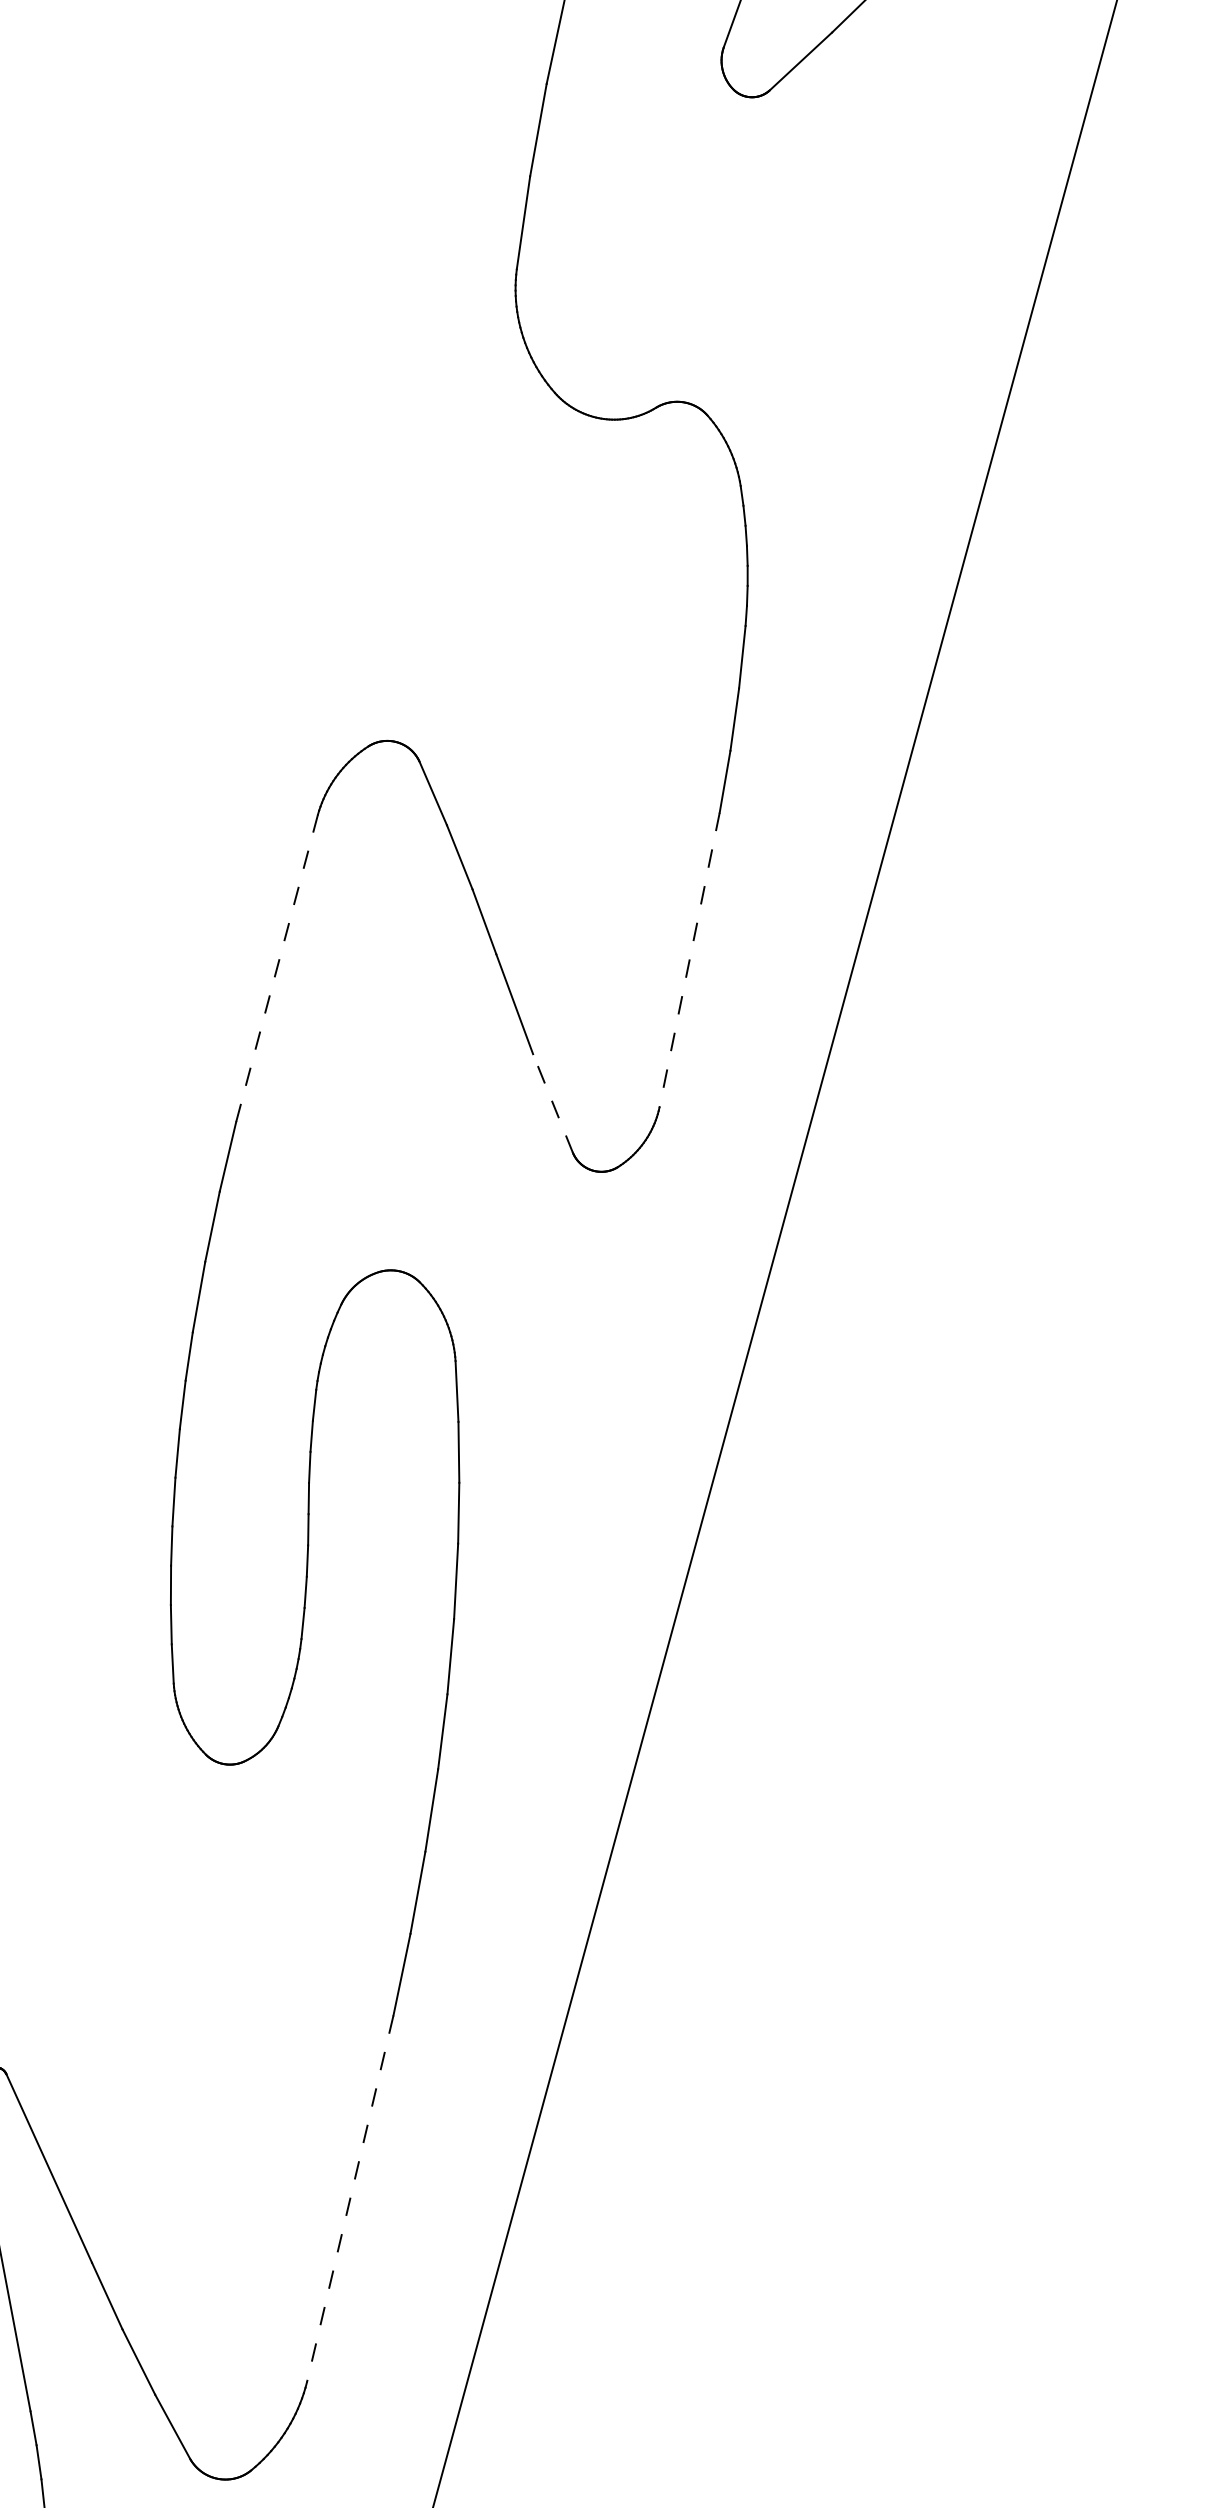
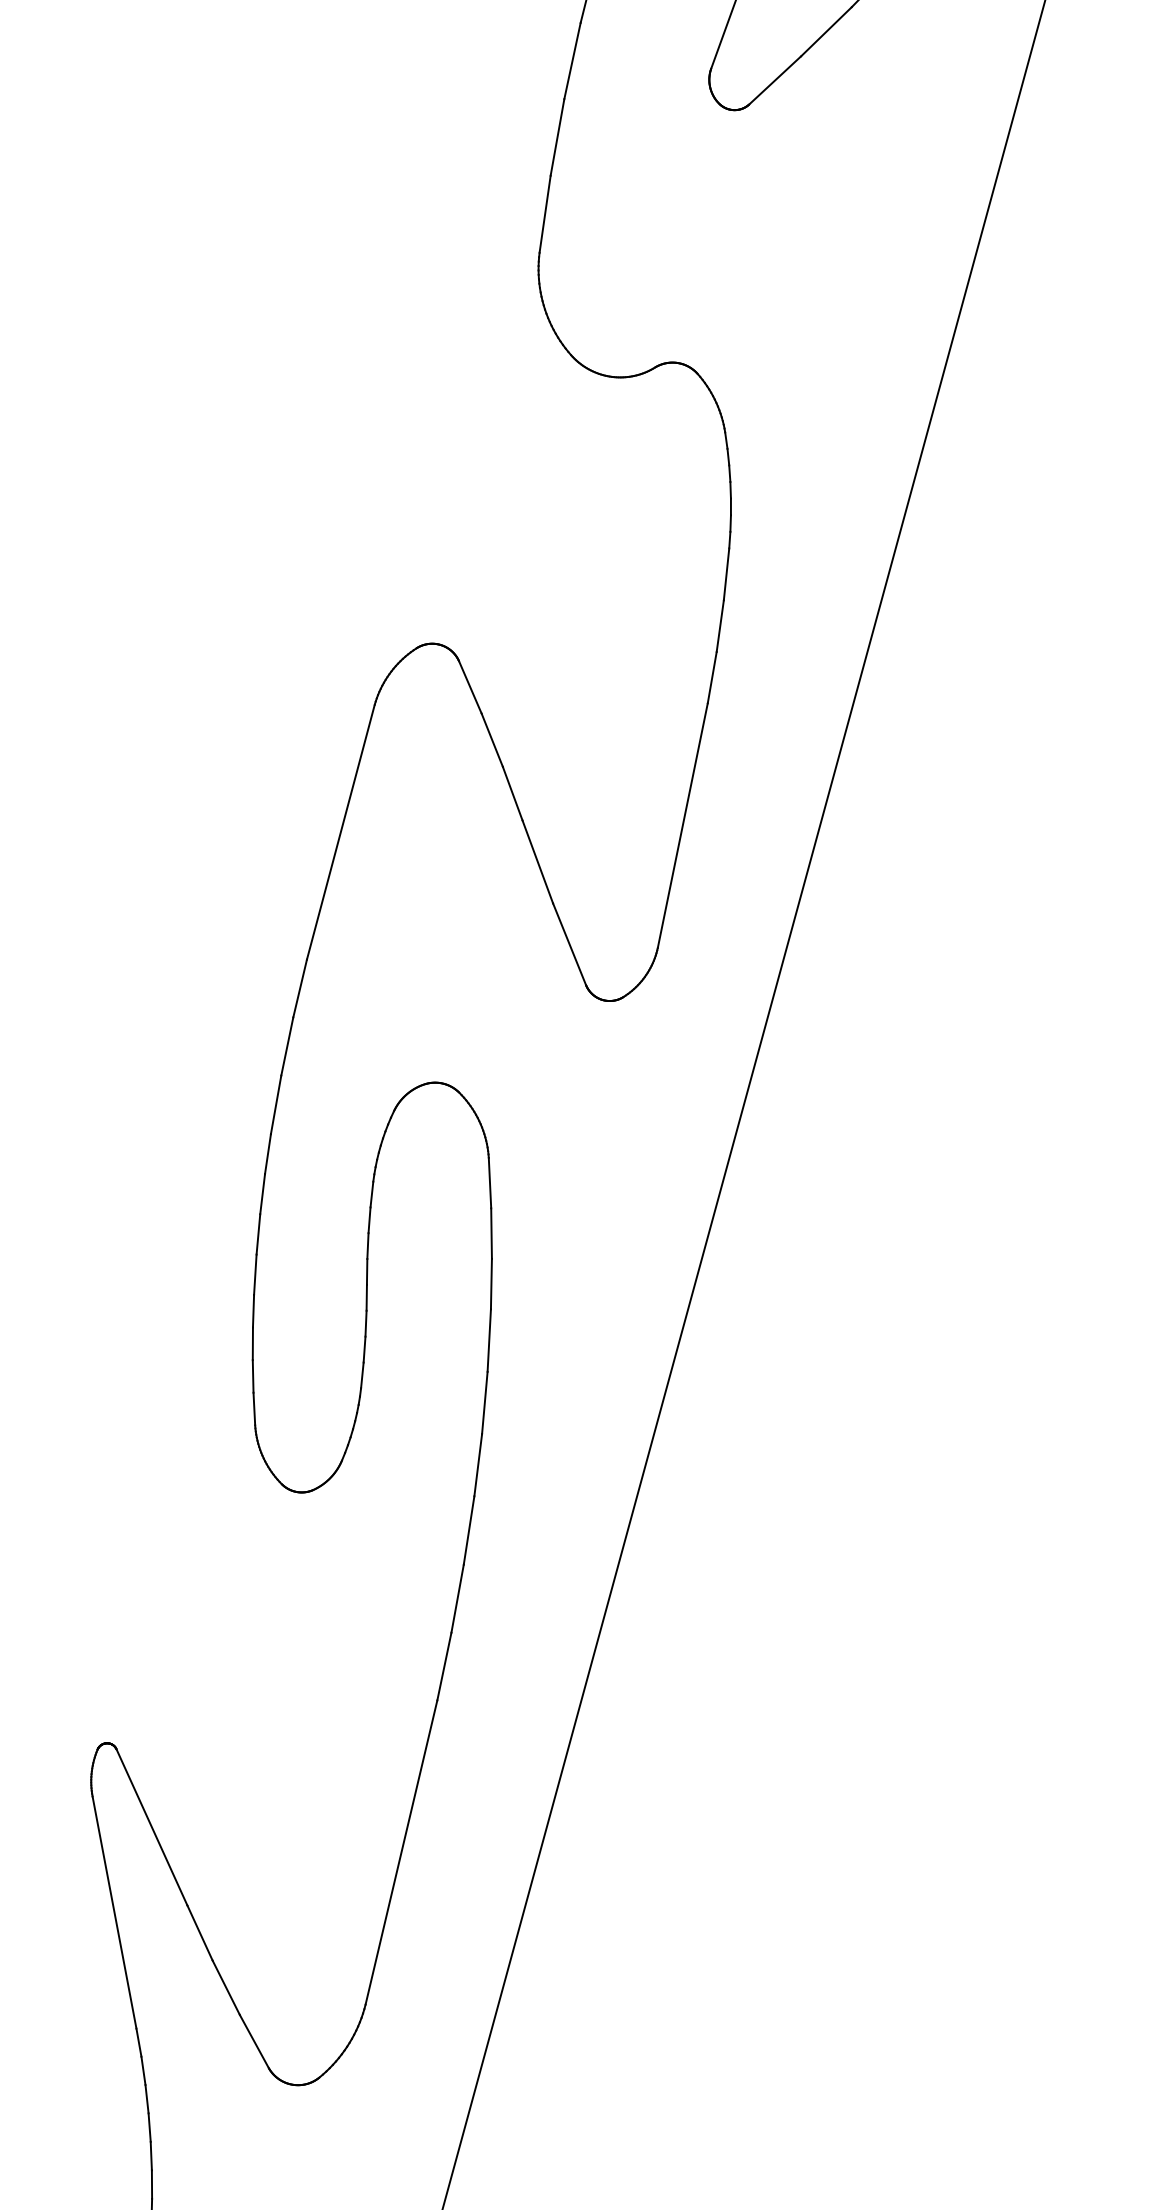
line: (689, 960) -> (682, 825), dashed -> solid
line: (276, 968) -> (340, 832), dashed -> solid
line: (552, 1102) -> (569, 943), dashed -> solid
line: (350, 2200) -> (401, 1853), dashed -> solid

